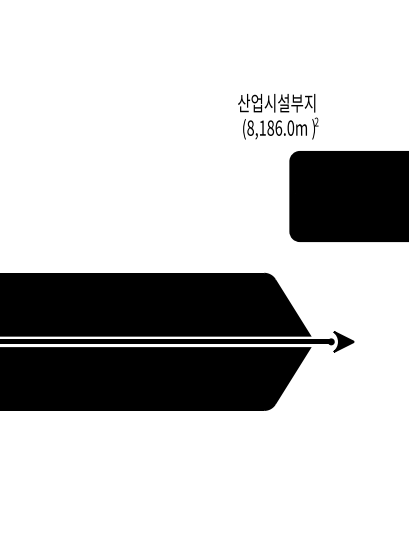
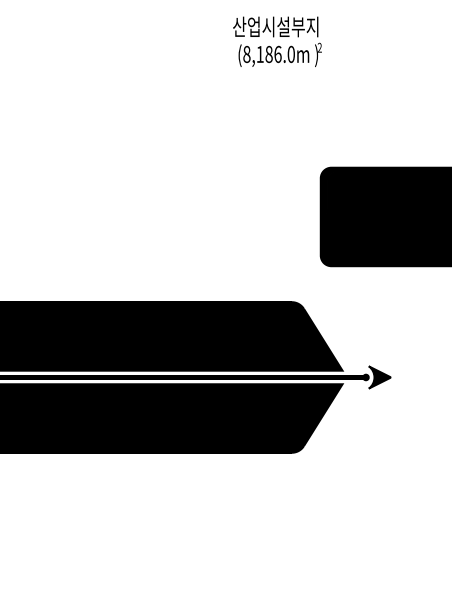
text: (278, 116) -> (277, 41), moved

